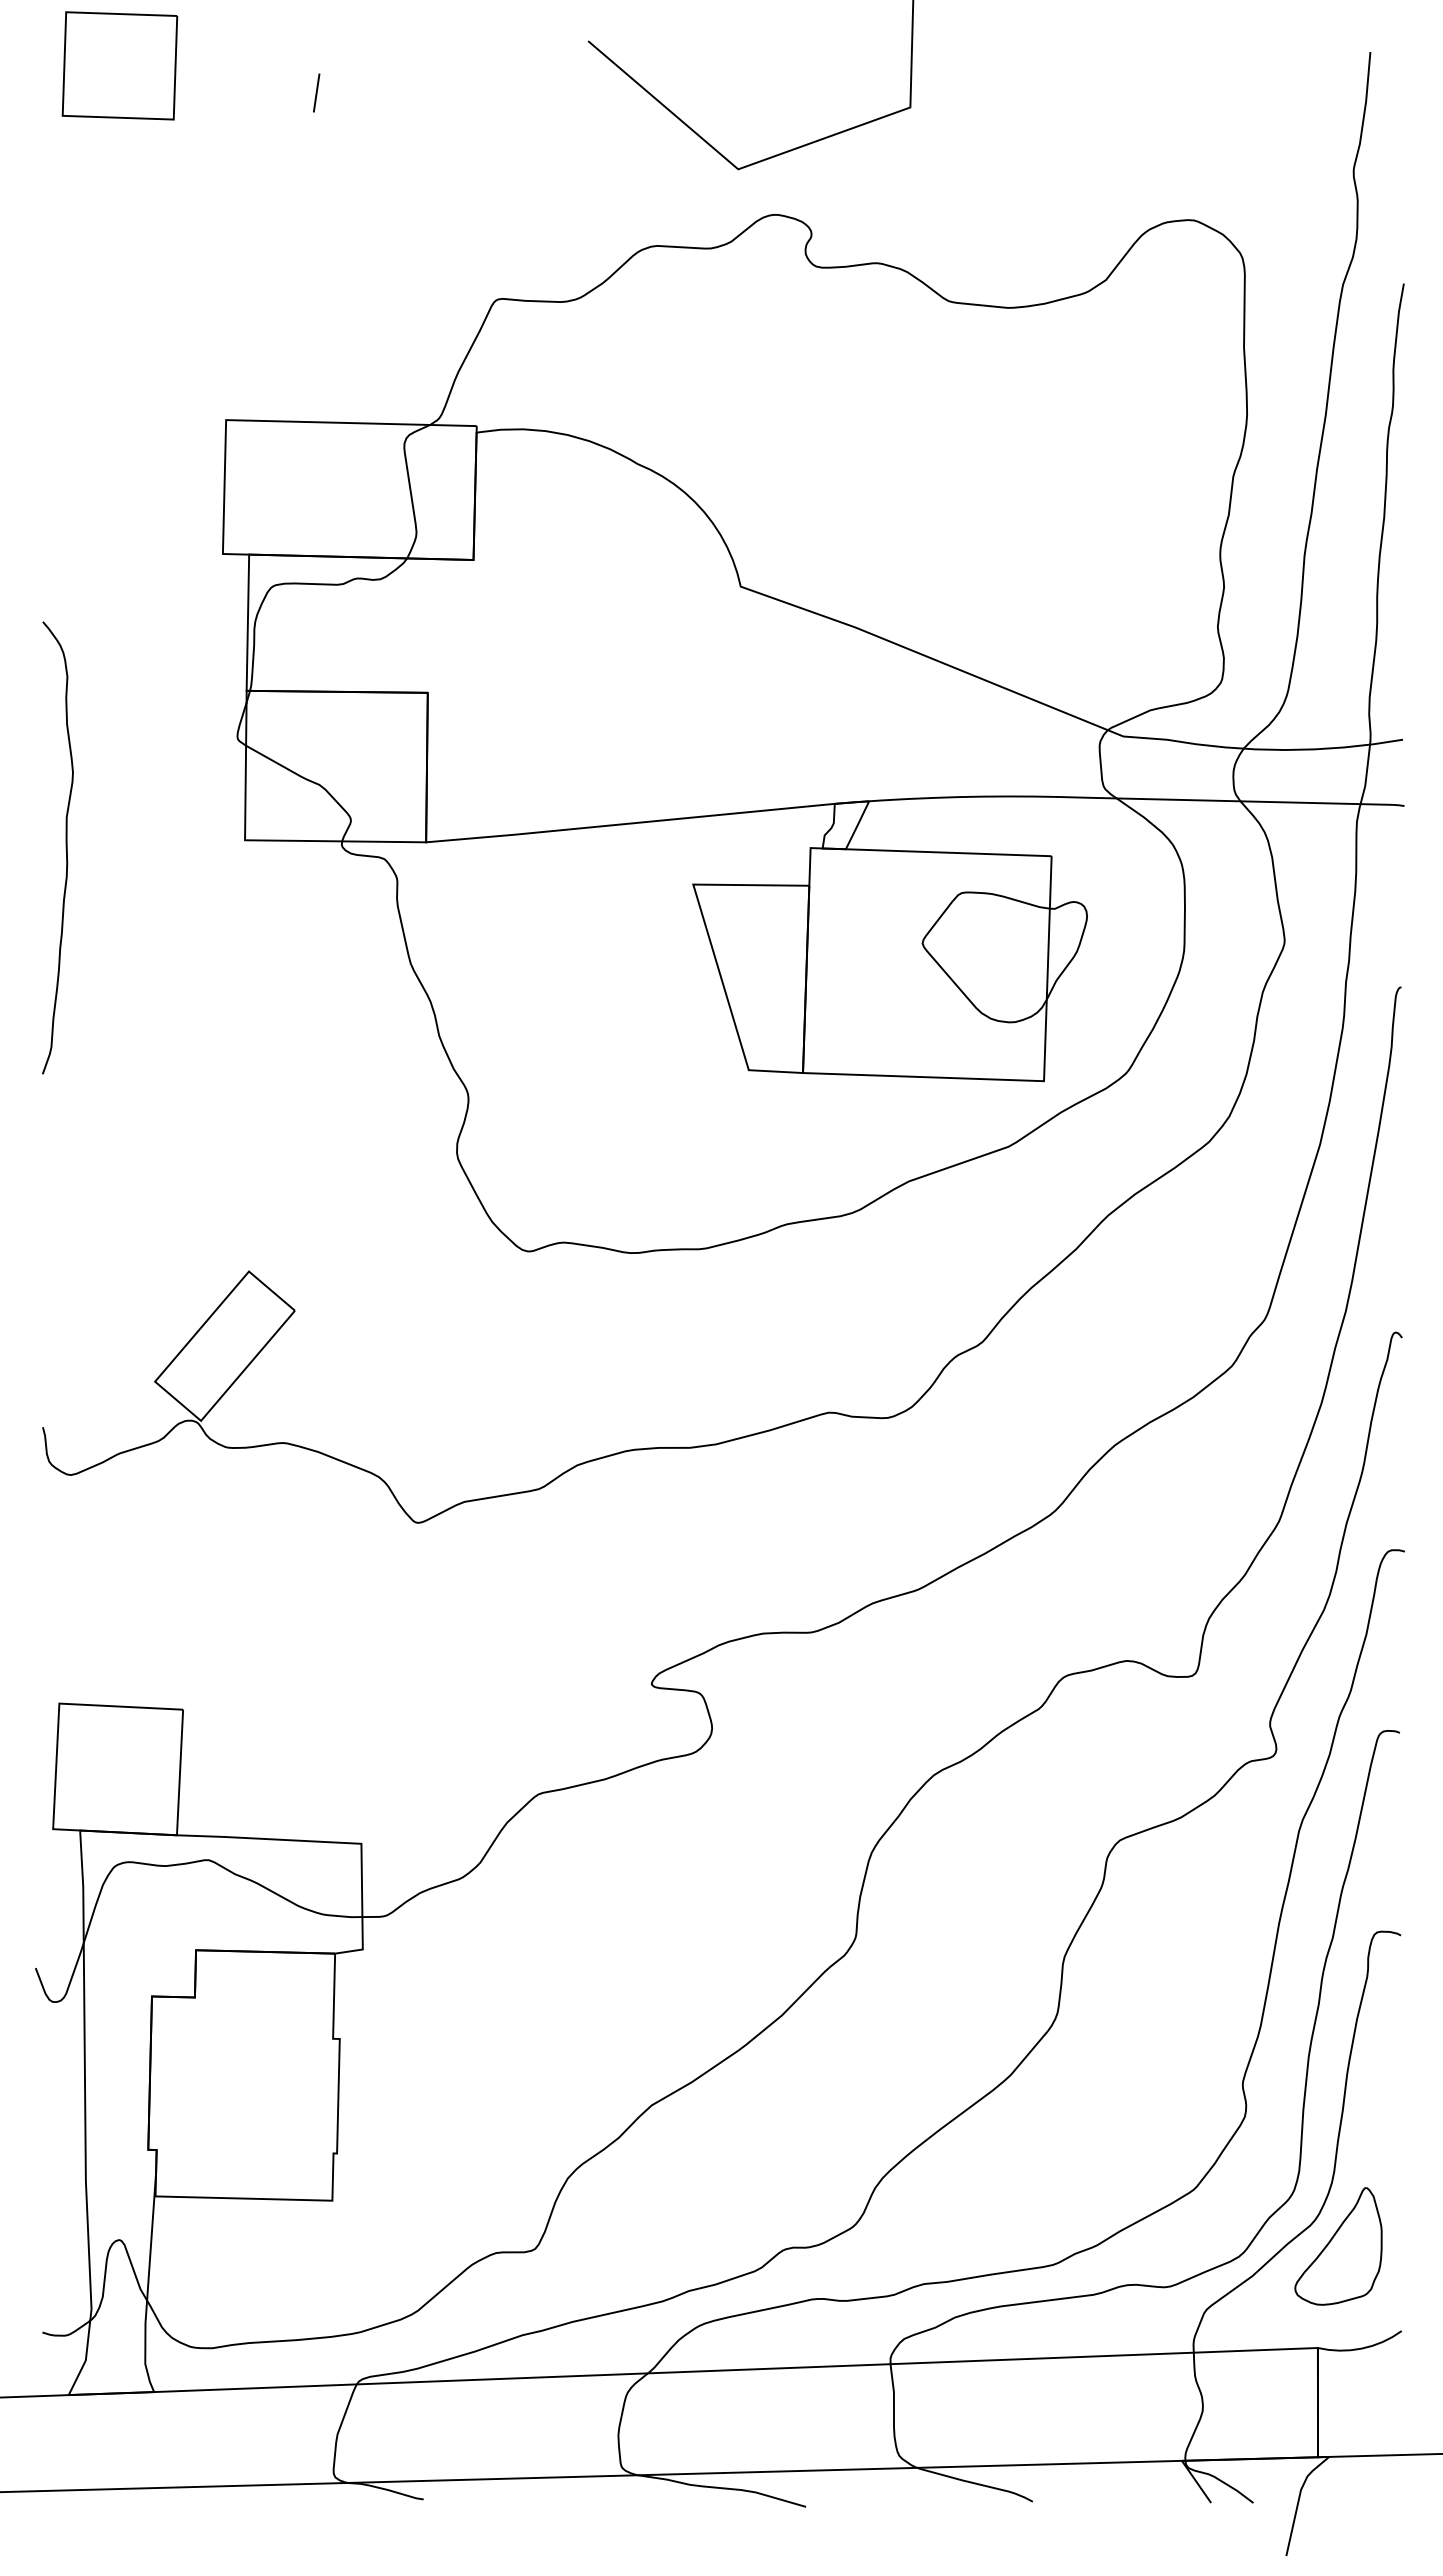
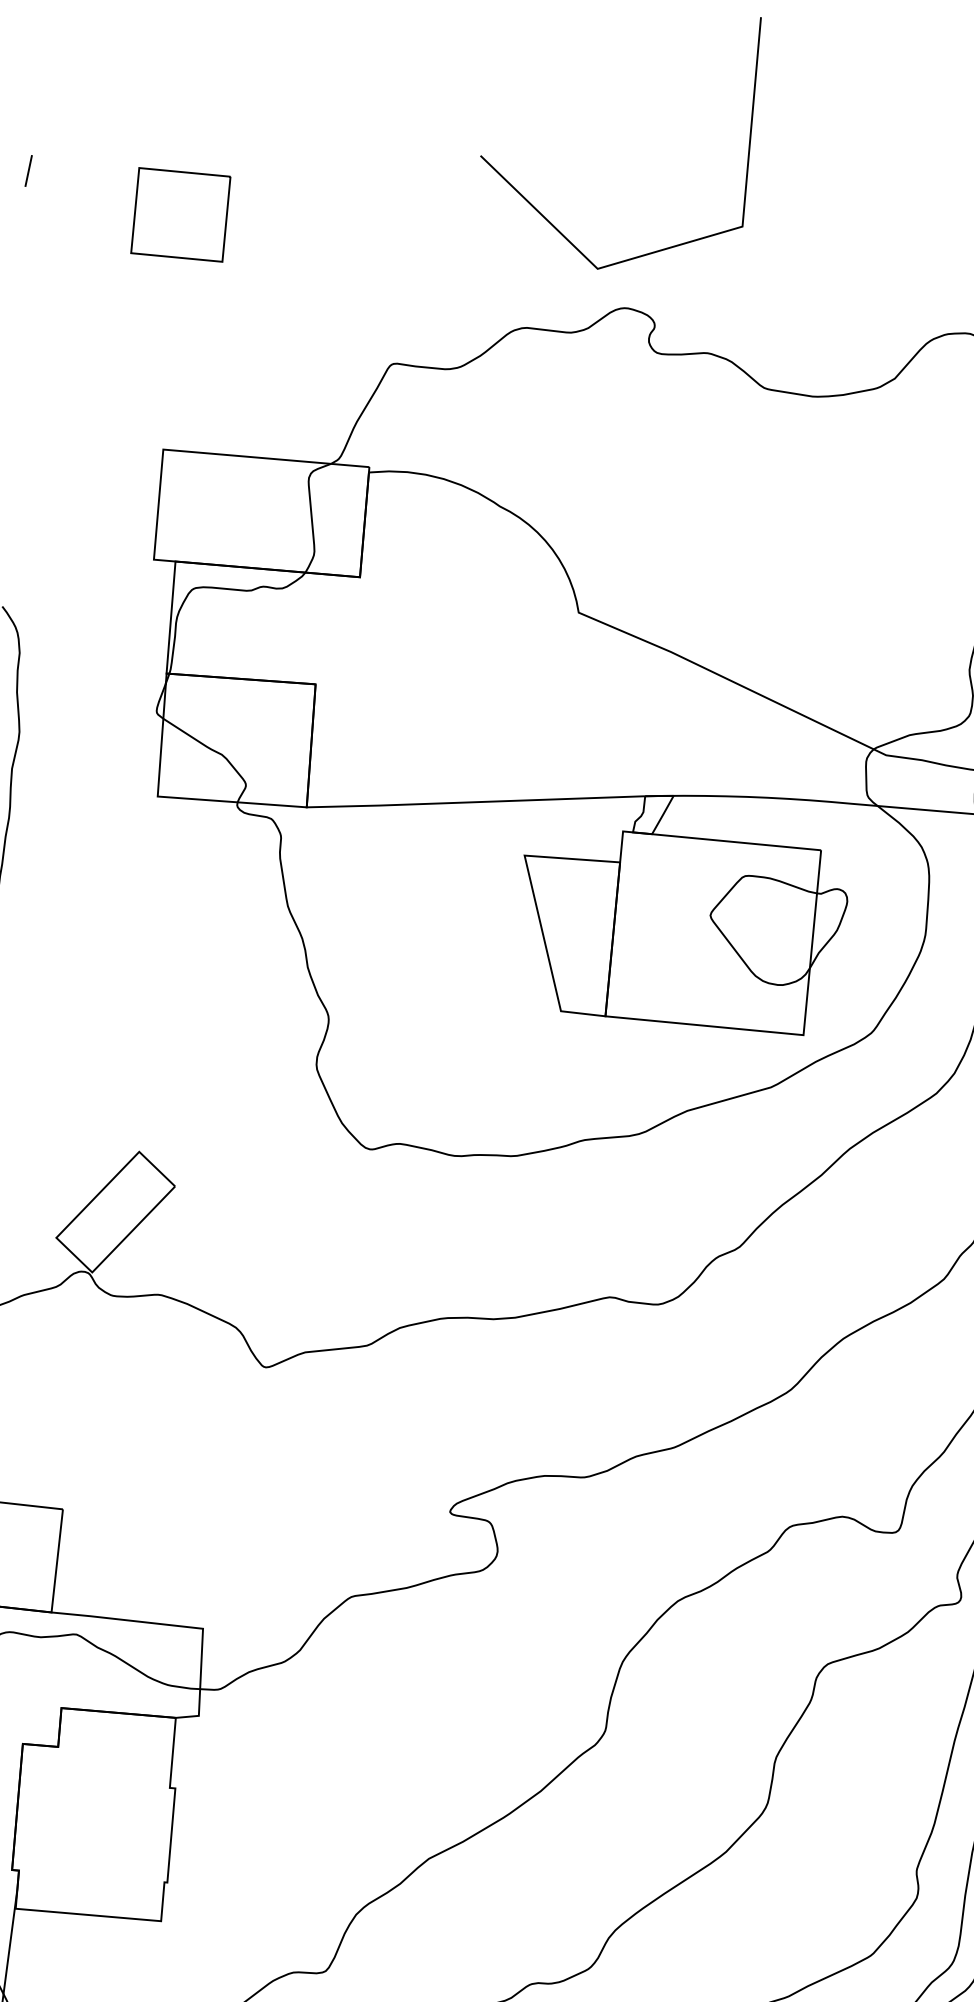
part: (119, 65) -> (180, 214), moved
line: (316, 92) -> (28, 170), moved

